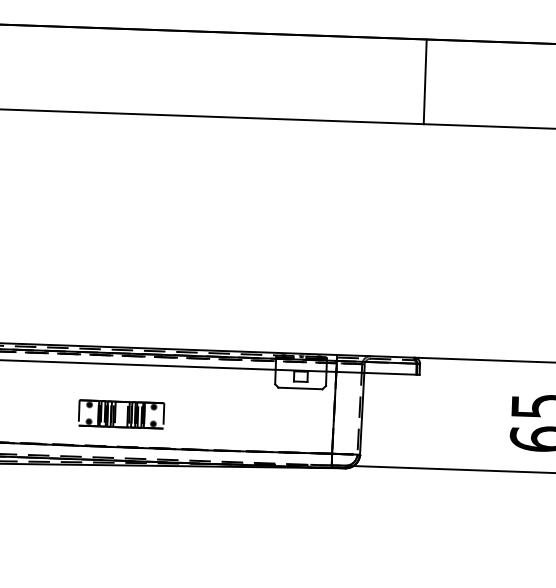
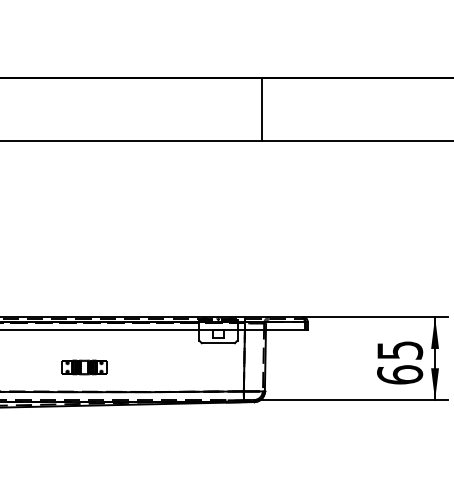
line: (425, 81) -> (262, 109), moved
part: (121, 414) -> (84, 367), size x0.7

